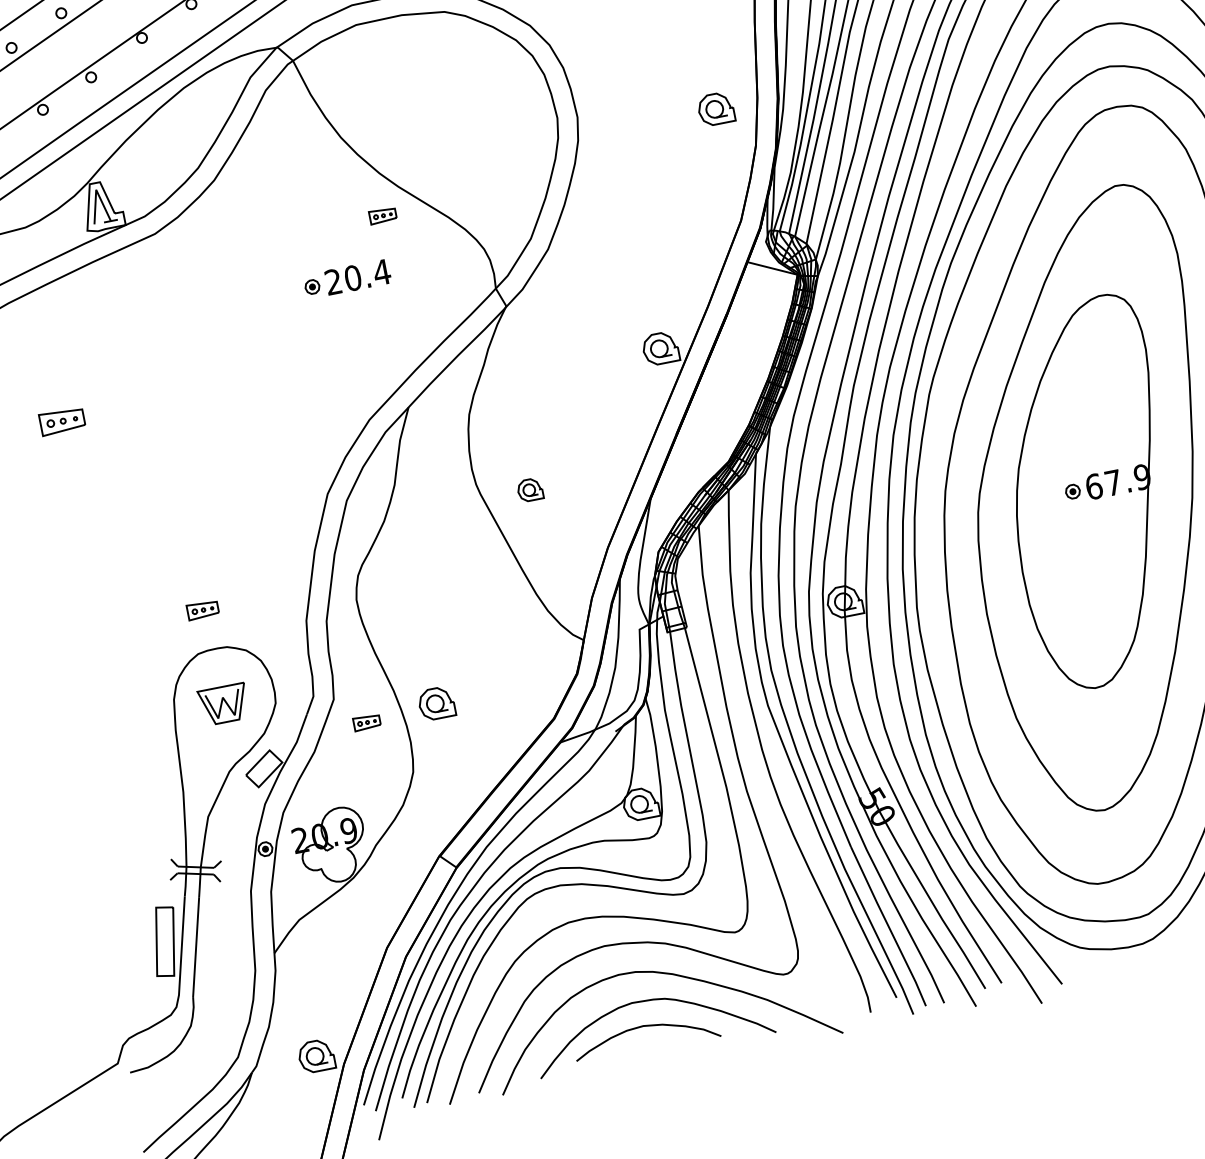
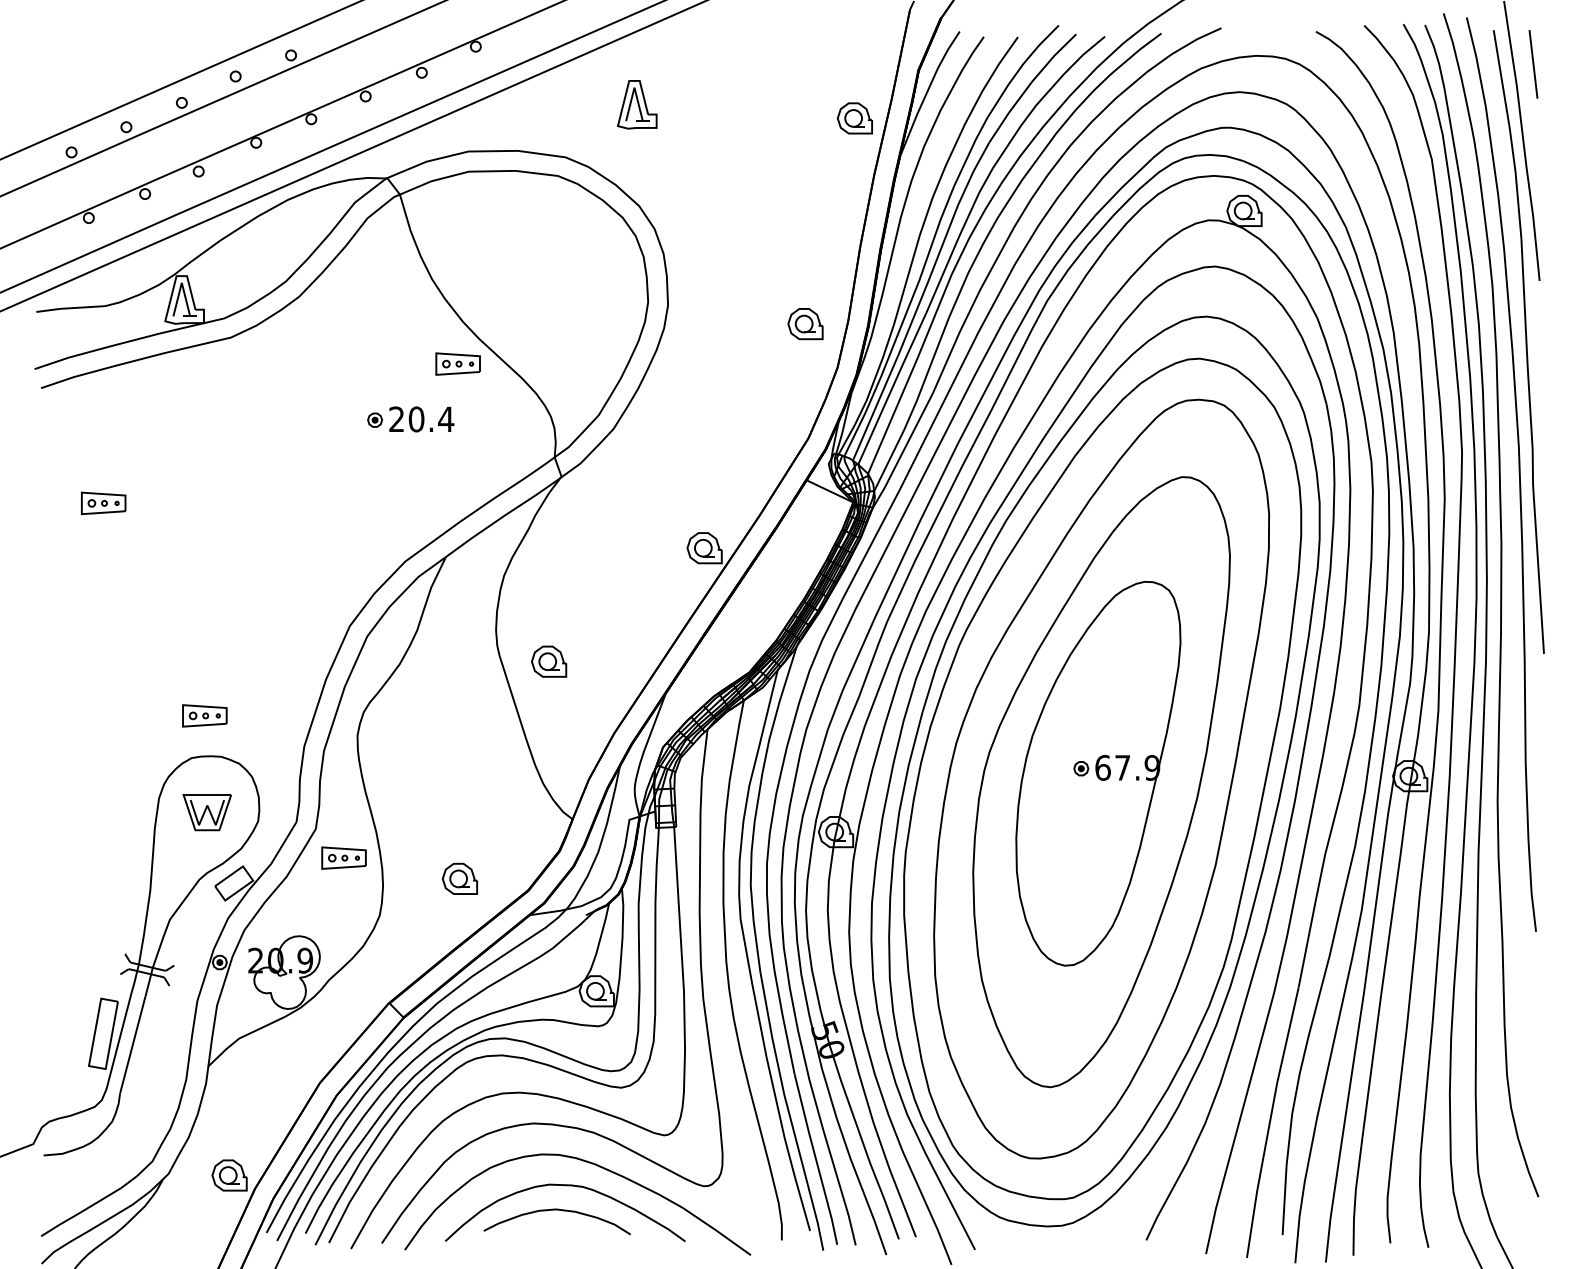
part: (382, 215) -> (457, 363), size x1.67
part: (530, 489) -> (549, 661), size x1.43
part: (202, 609) -> (204, 715), size x1.43
part: (436, 703) -> (459, 878), moved
part: (366, 722) -> (343, 857), size x1.67

